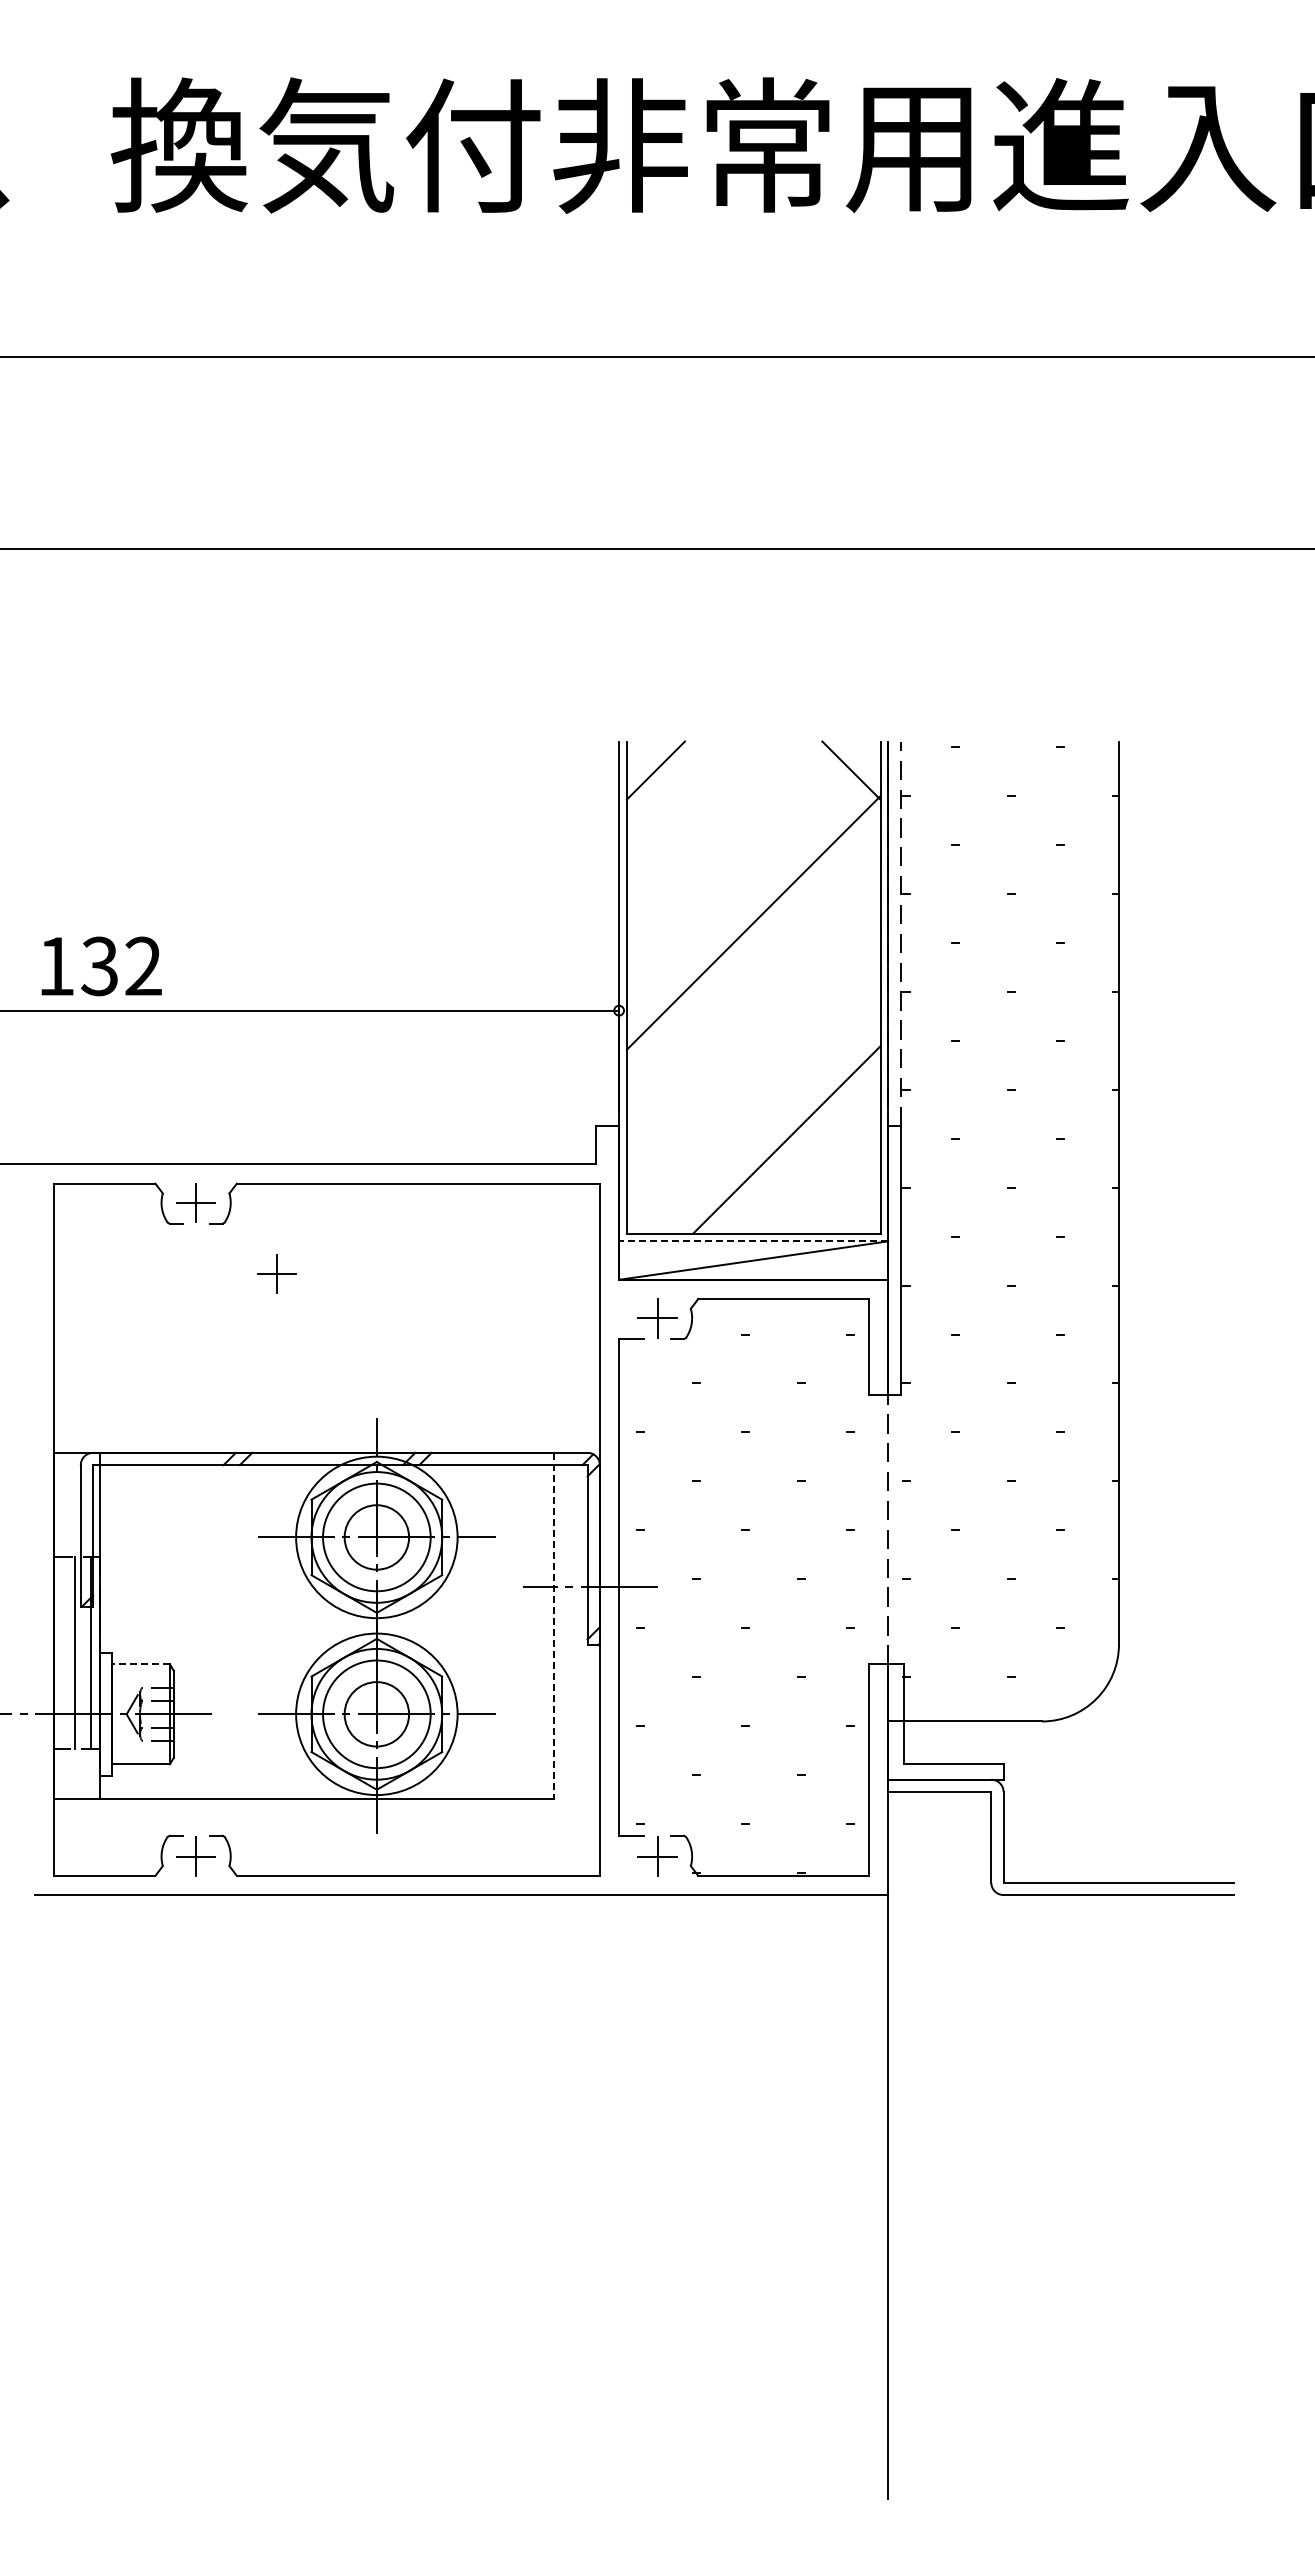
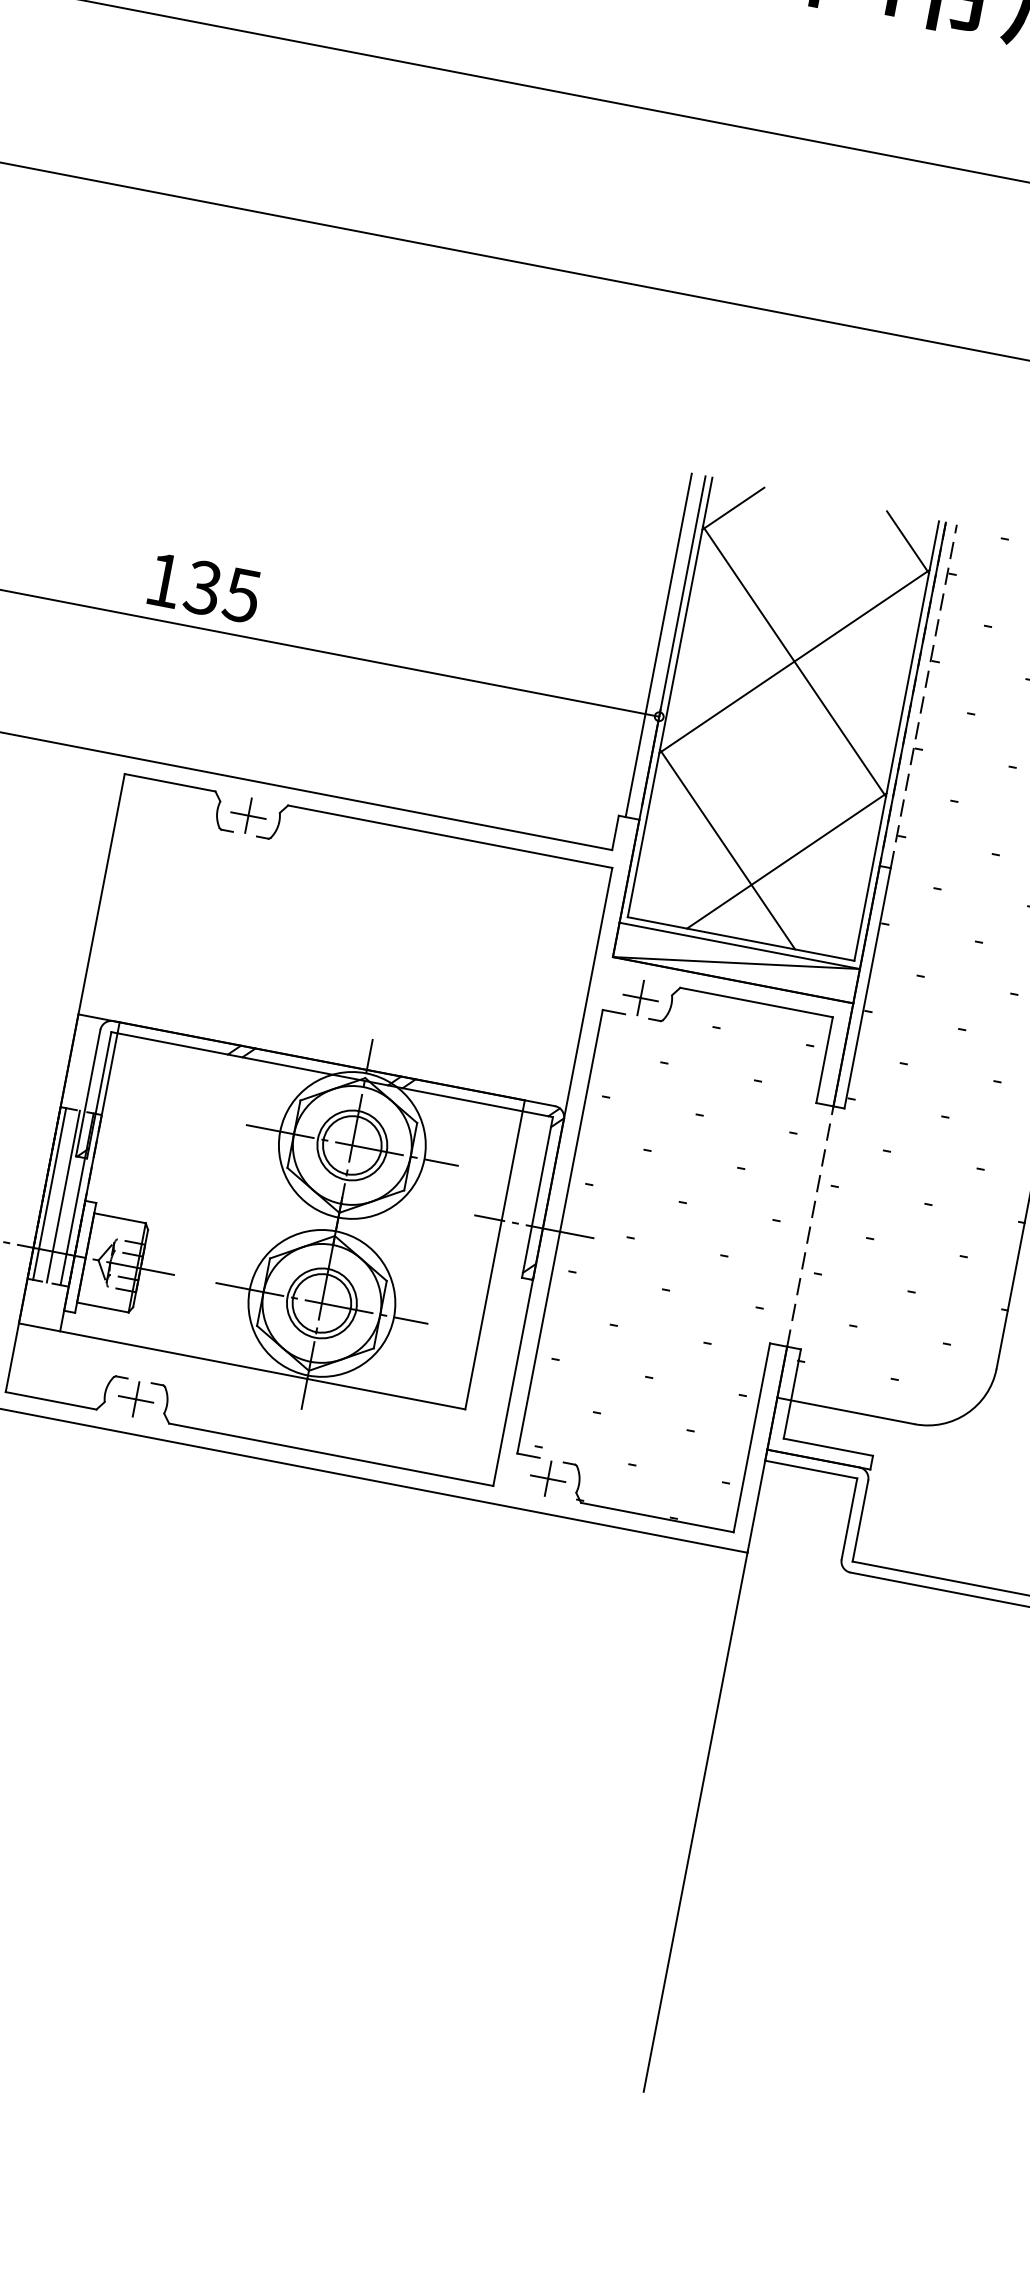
line: (753, 922) -> (794, 661), added
line: (603, 933) -> (658, 645), added
text: (142, 966) -> (241, 595), 132 -> 135
line: (720, 1139) -> (727, 849), added
line: (753, 1241) -> (739, 945), dashed -> solid
part: (276, 1273) -> (308, 892), removed
circle: (376, 1537) -> (352, 1145), size x0.71
line: (553, 1626) -> (494, 1255), dashed -> solid
line: (60, 1652) -> (50, 1193), added
line: (141, 1664) -> (120, 1218), dashed -> solid
circle: (376, 1713) -> (321, 1302), size x0.71

